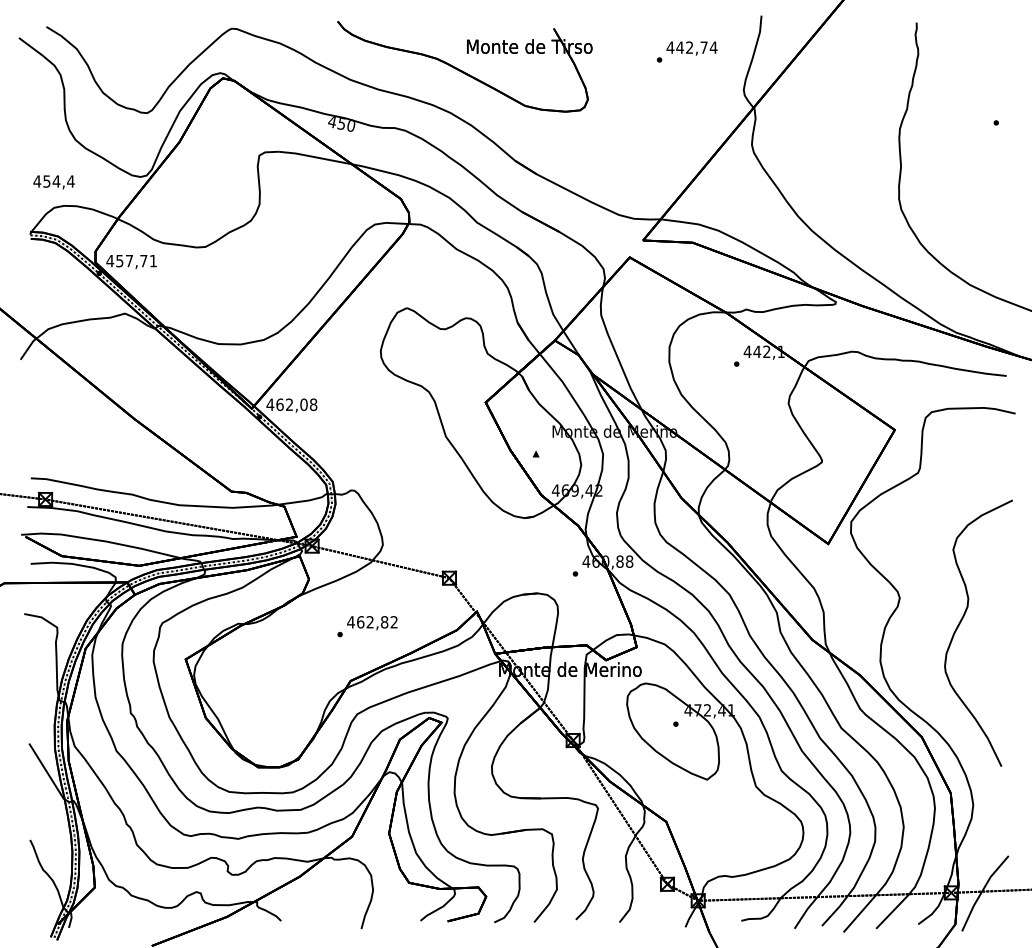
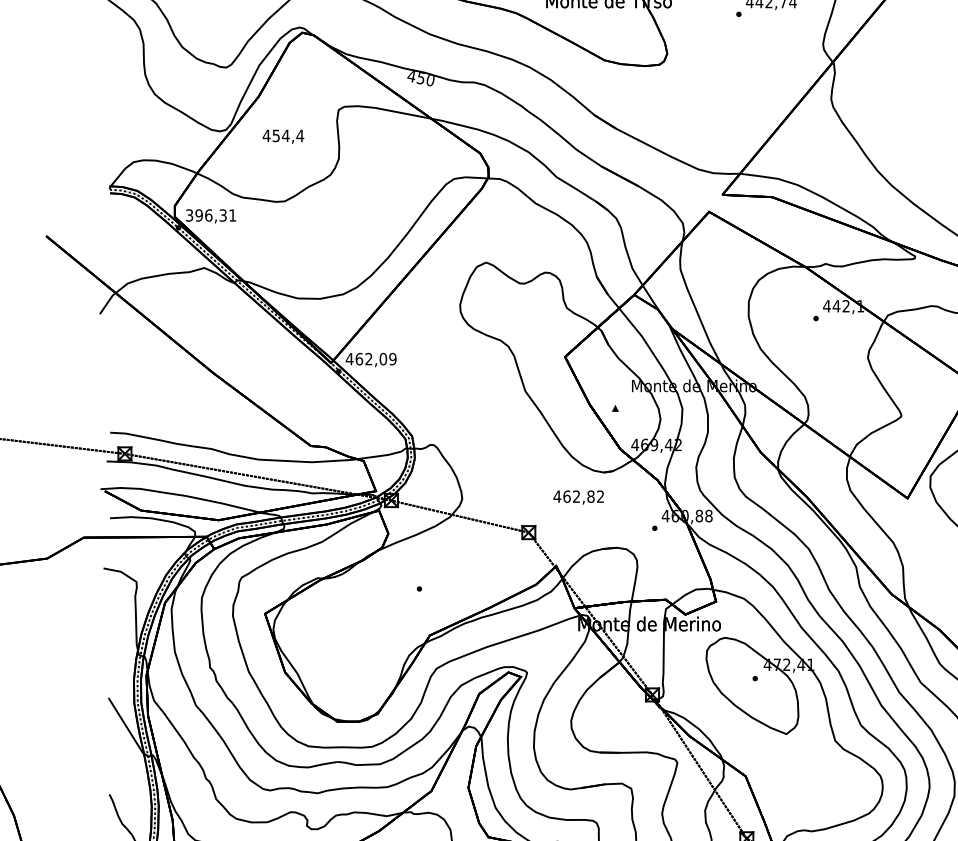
text: (53, 182) -> (282, 136), moved
text: (126, 260) -> (205, 214), 457,71 -> 396,31
text: (313, 404) -> (392, 358), 462,08 -> 462,09
text: (372, 623) -> (578, 497), moved

